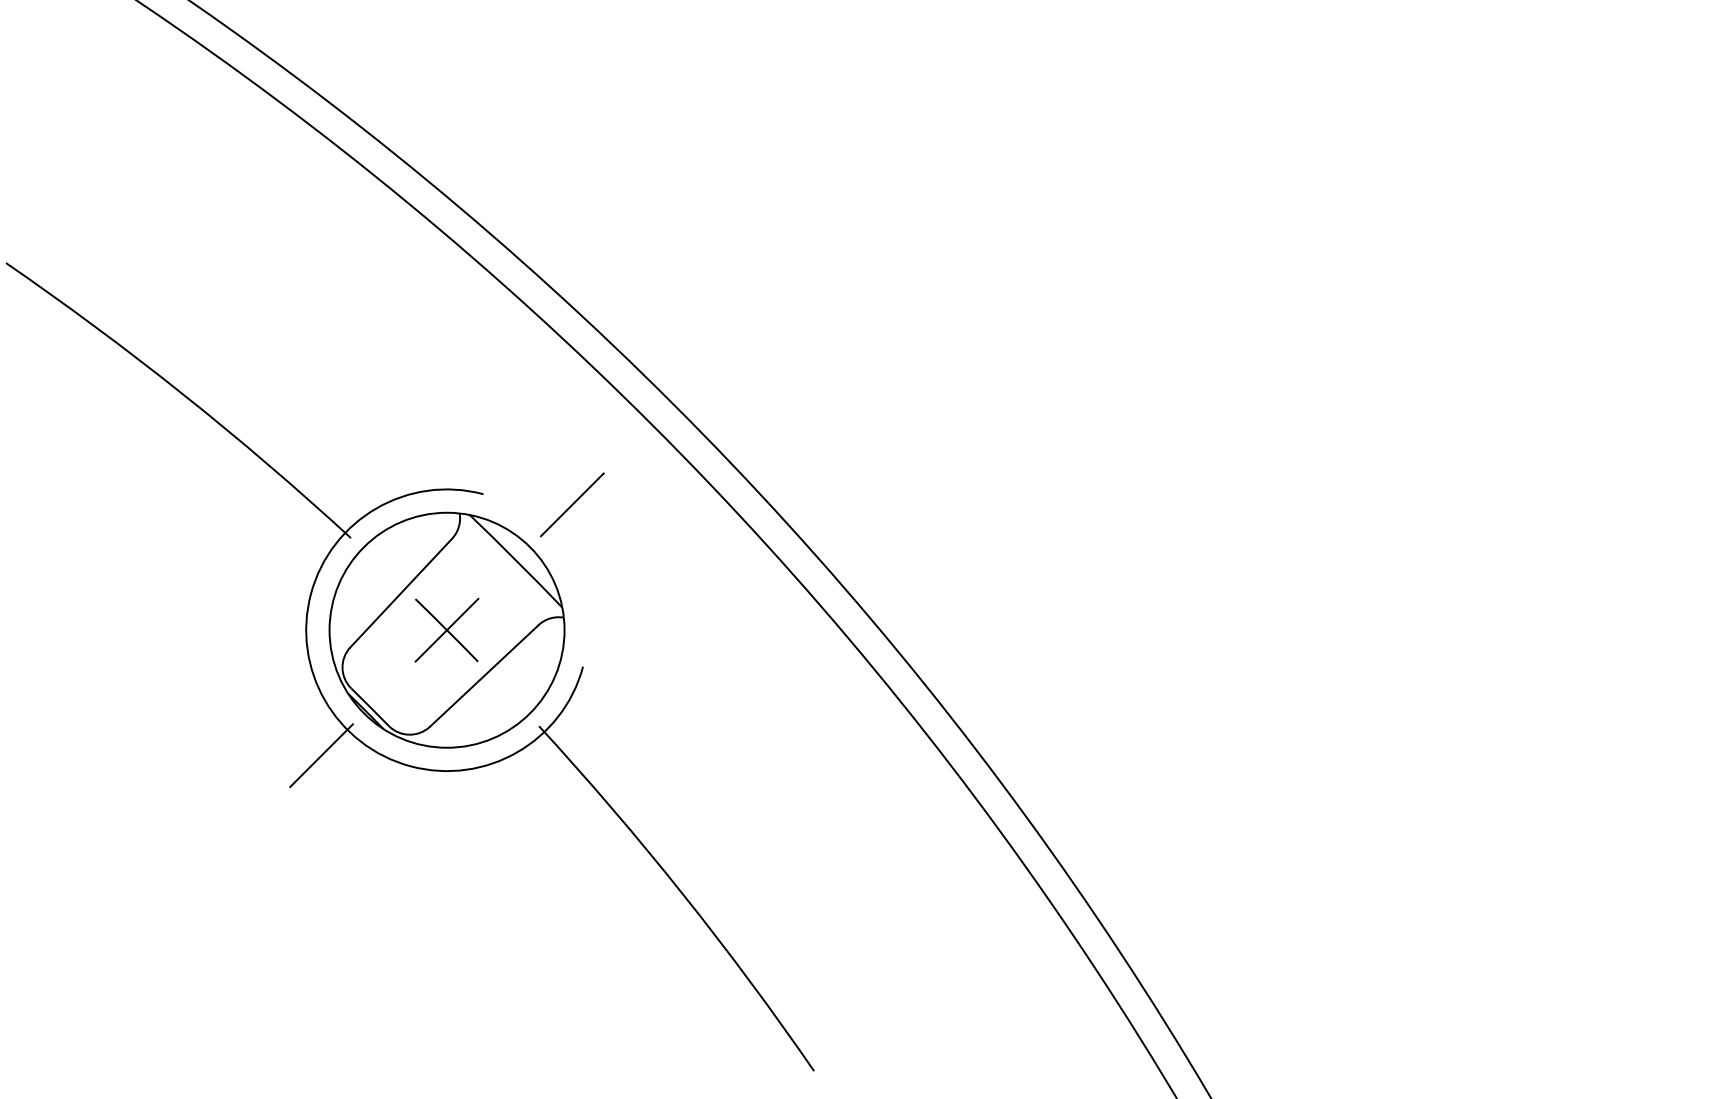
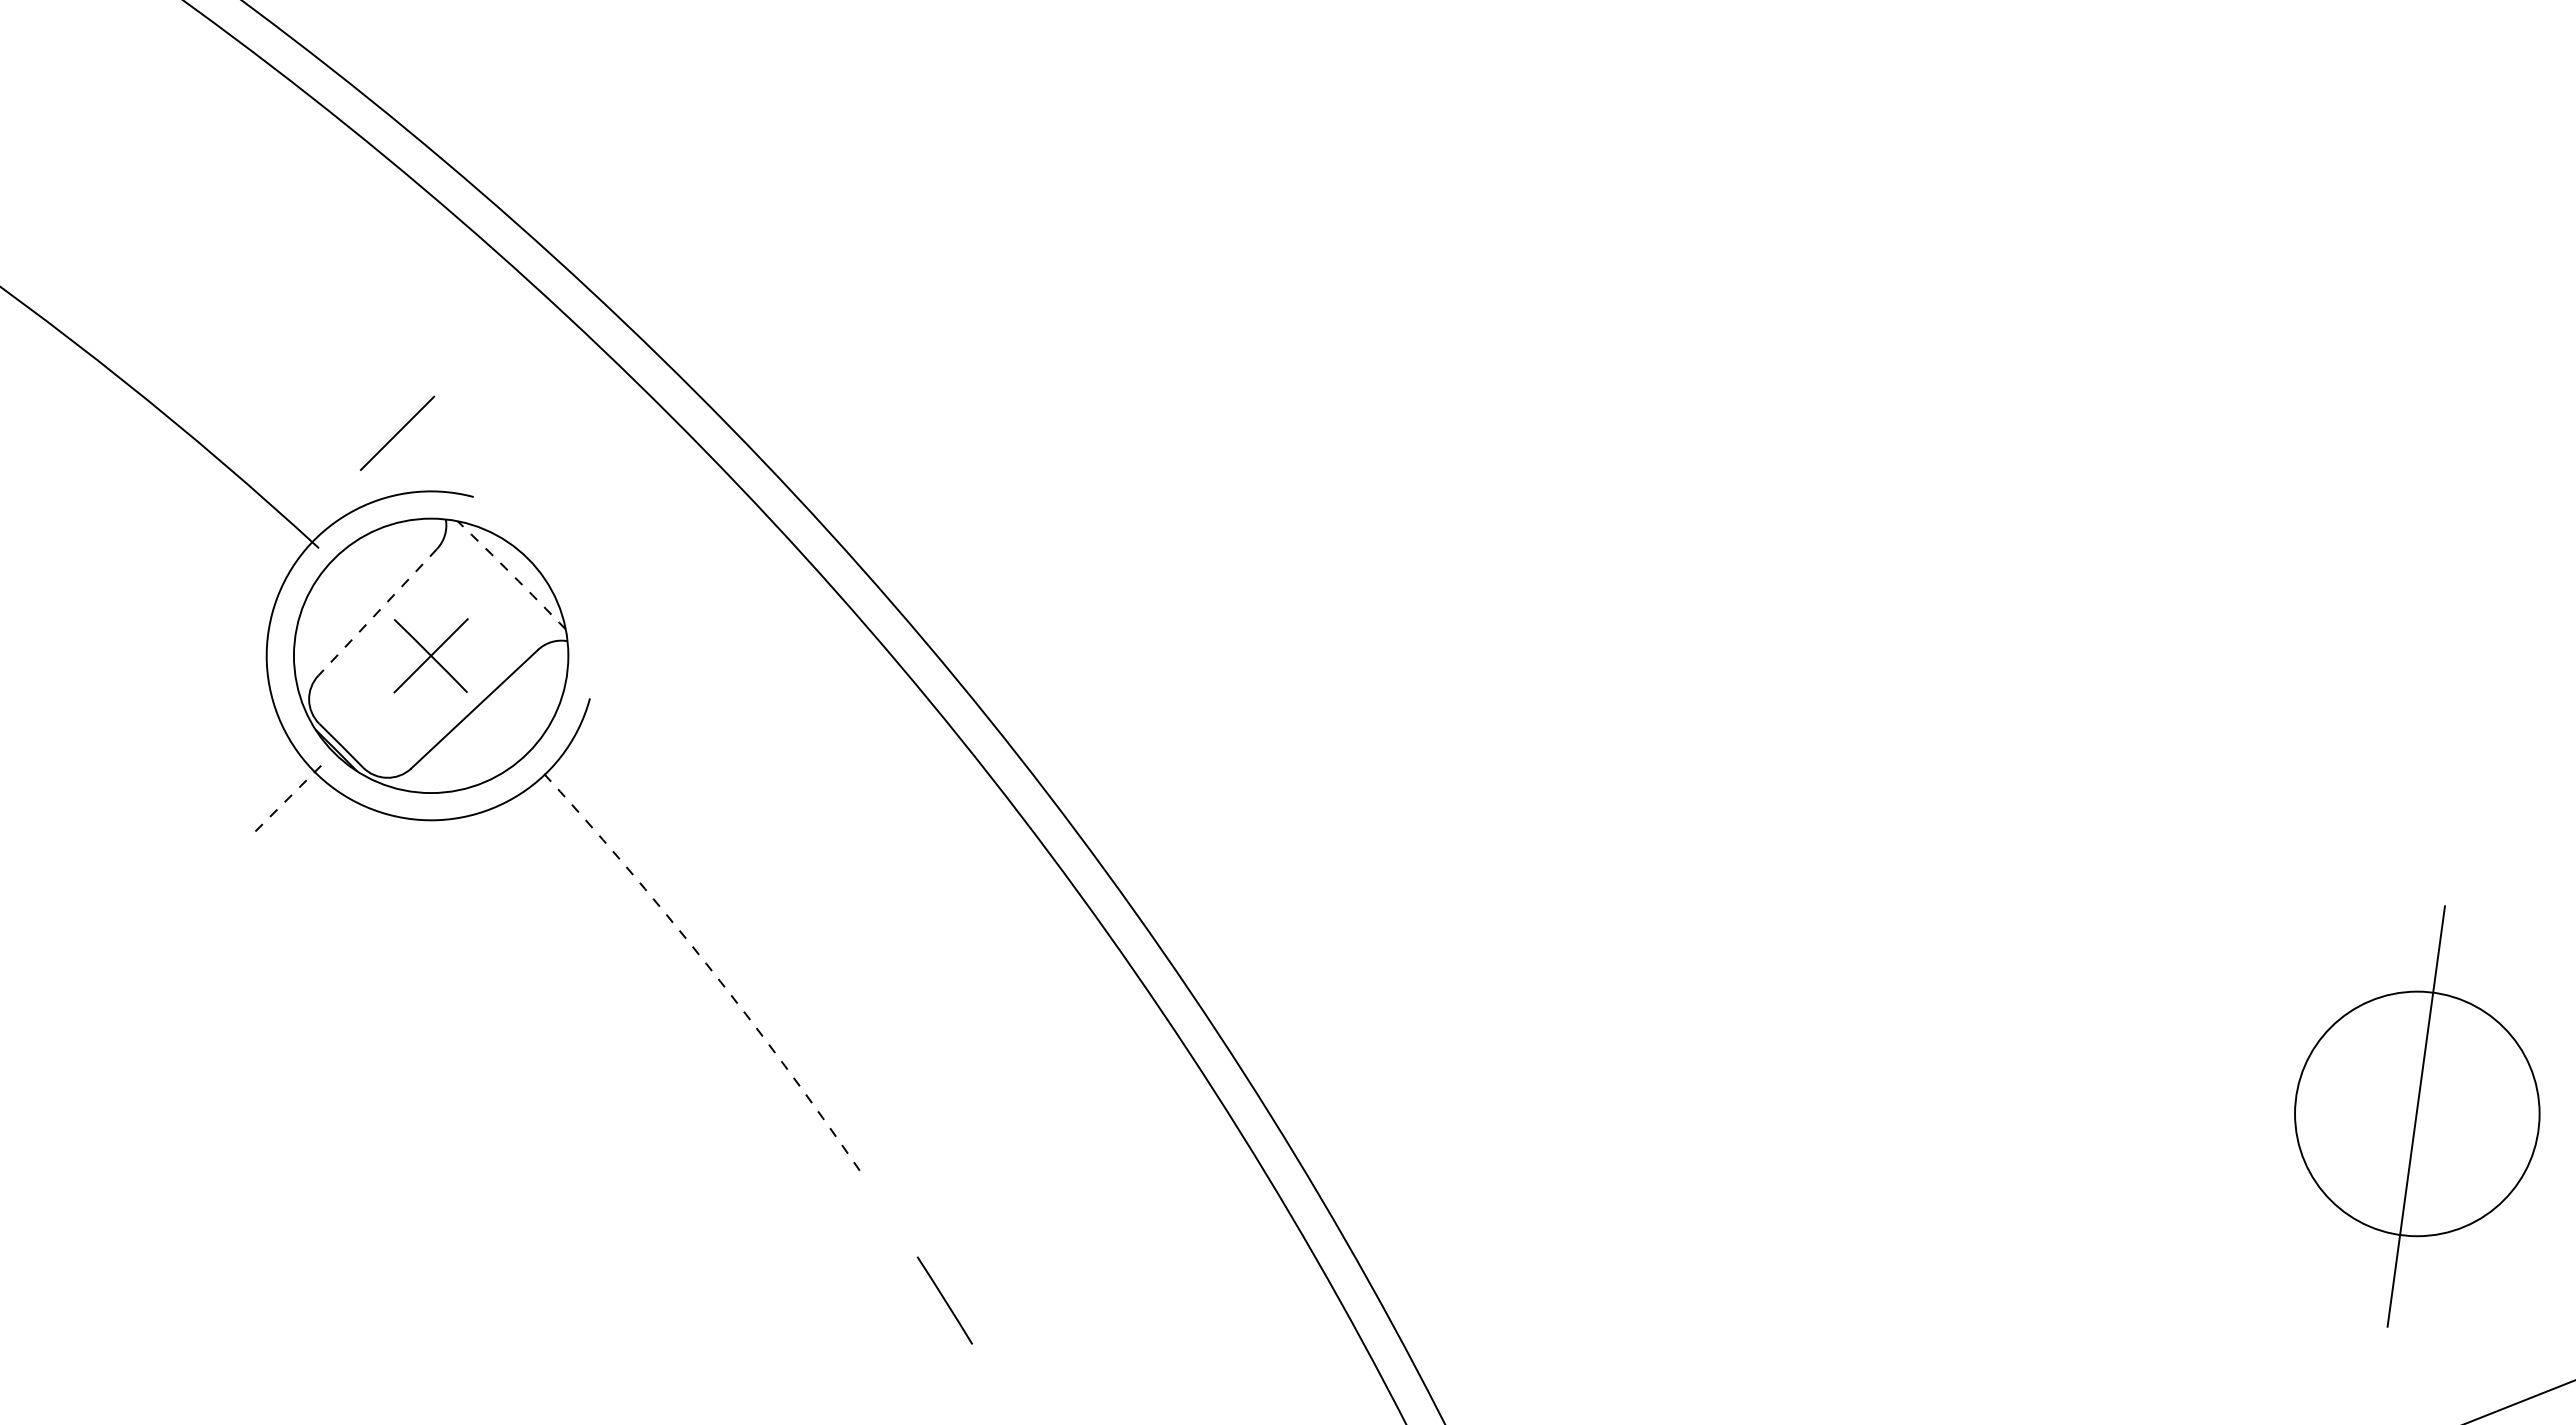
line: (572, 504) -> (397, 432), moved
arc: (516, 560) -> (512, 574), solid -> dashed
line: (401, 593) -> (377, 612), solid -> dashed
line: (321, 755) -> (284, 802), solid -> dashed
arc: (682, 893) -> (706, 963), solid -> dashed

